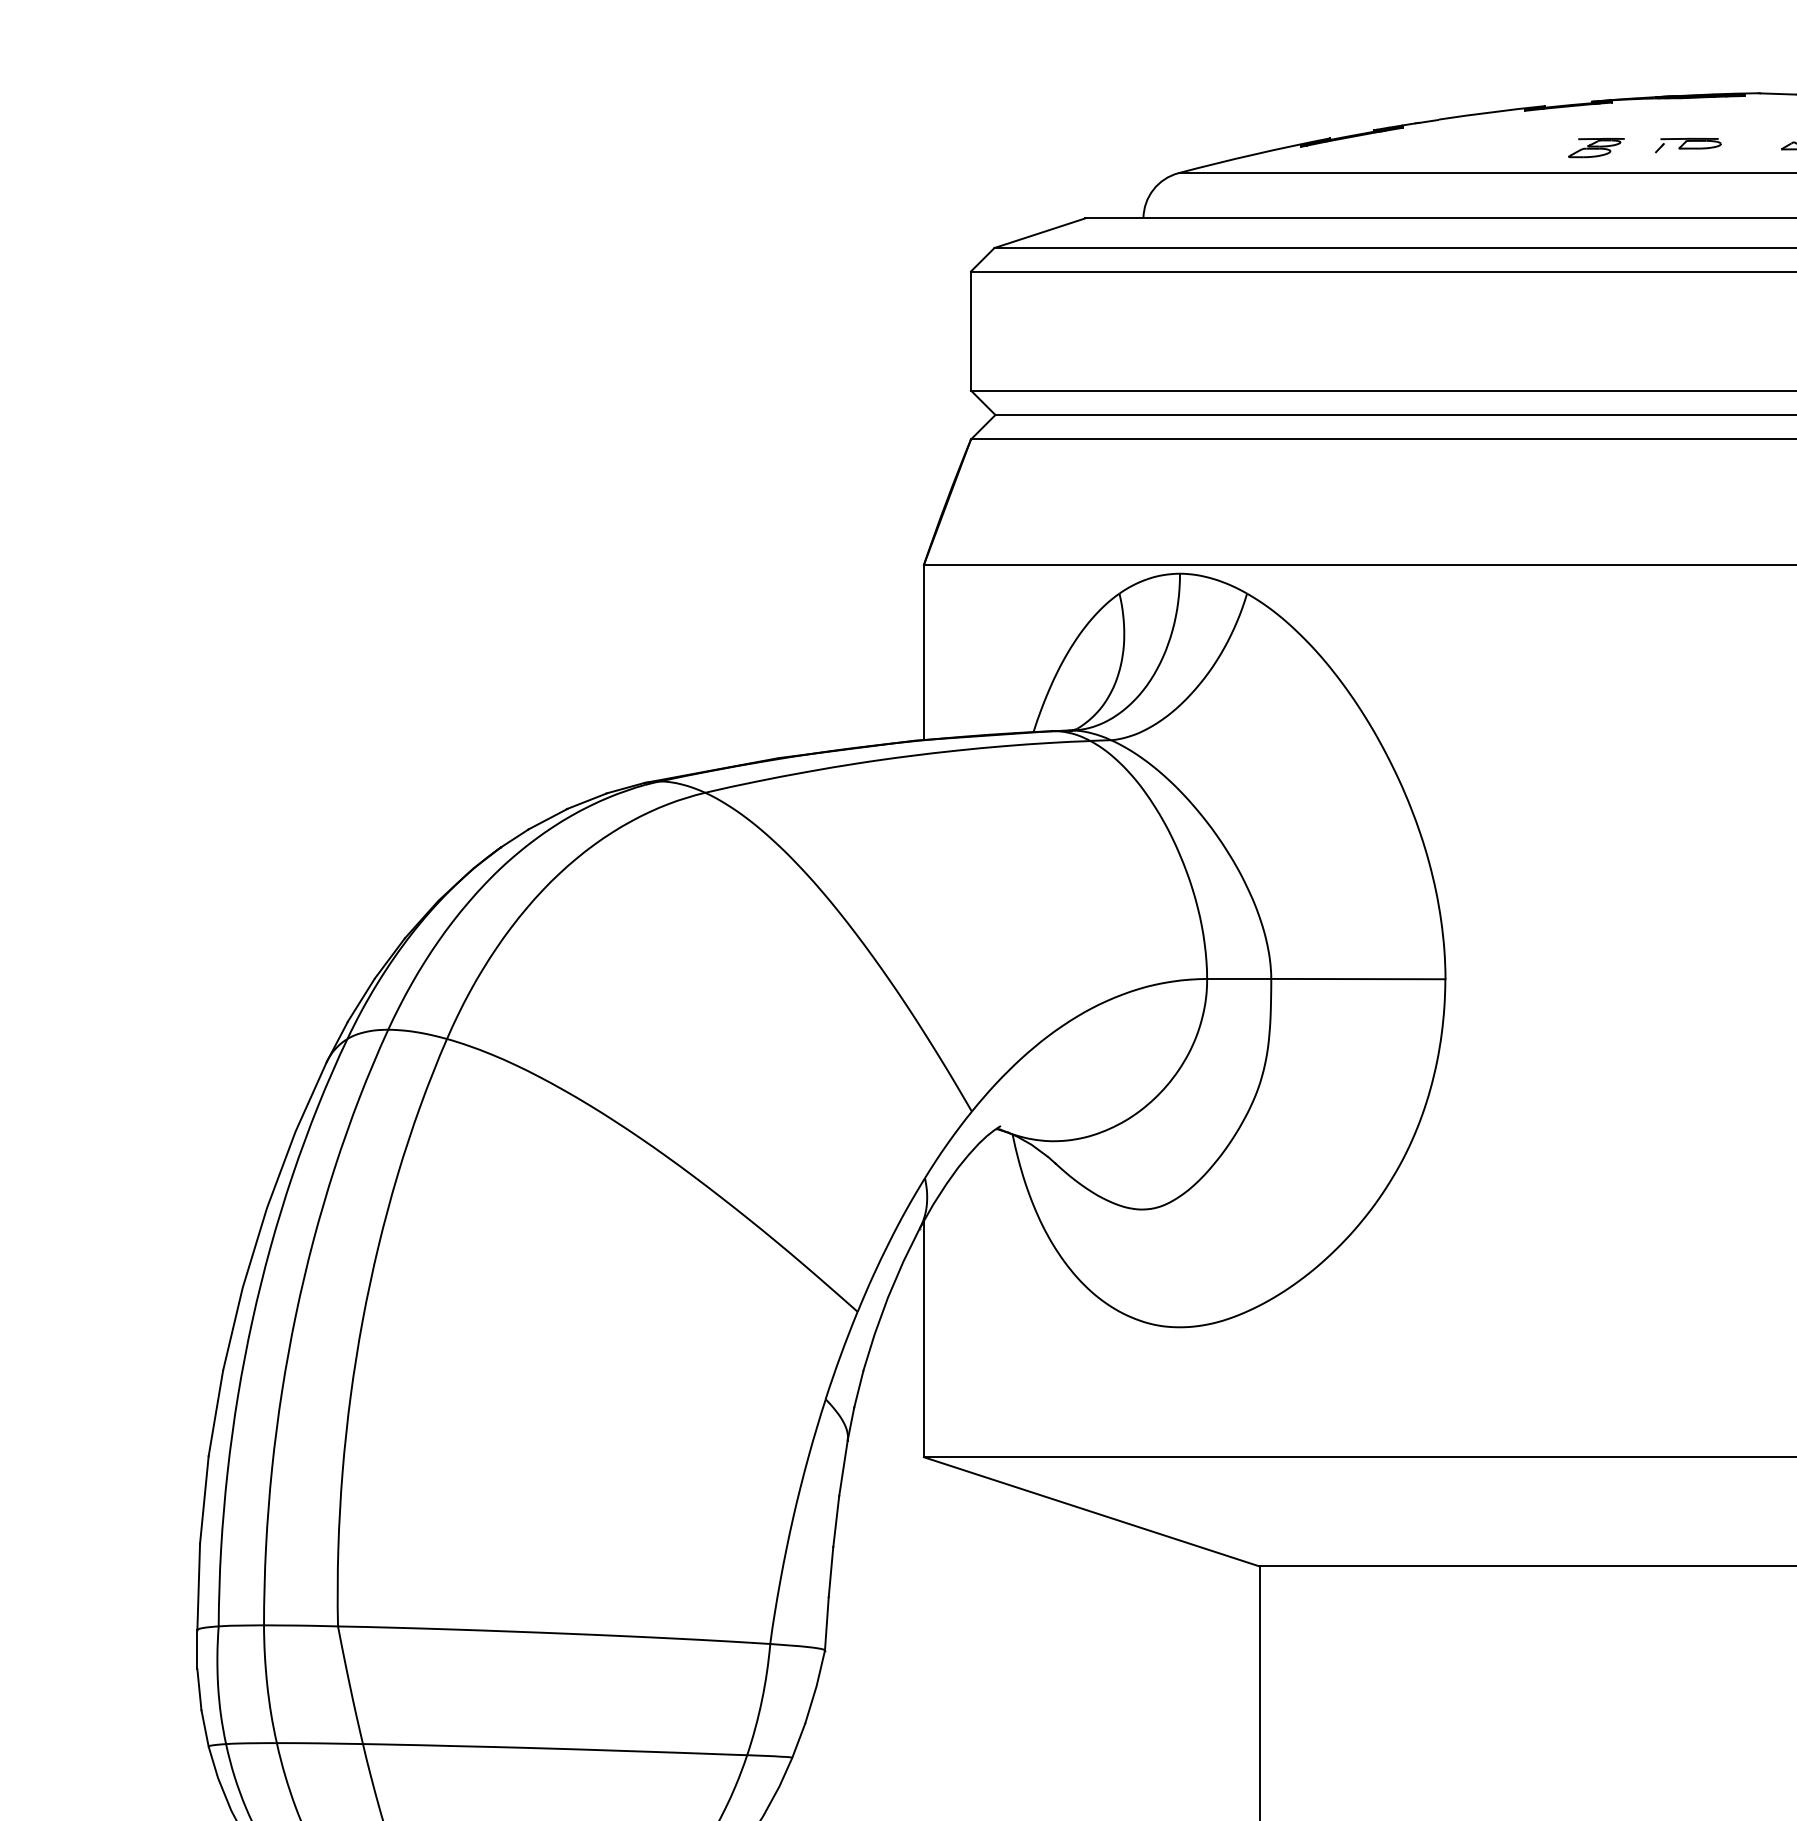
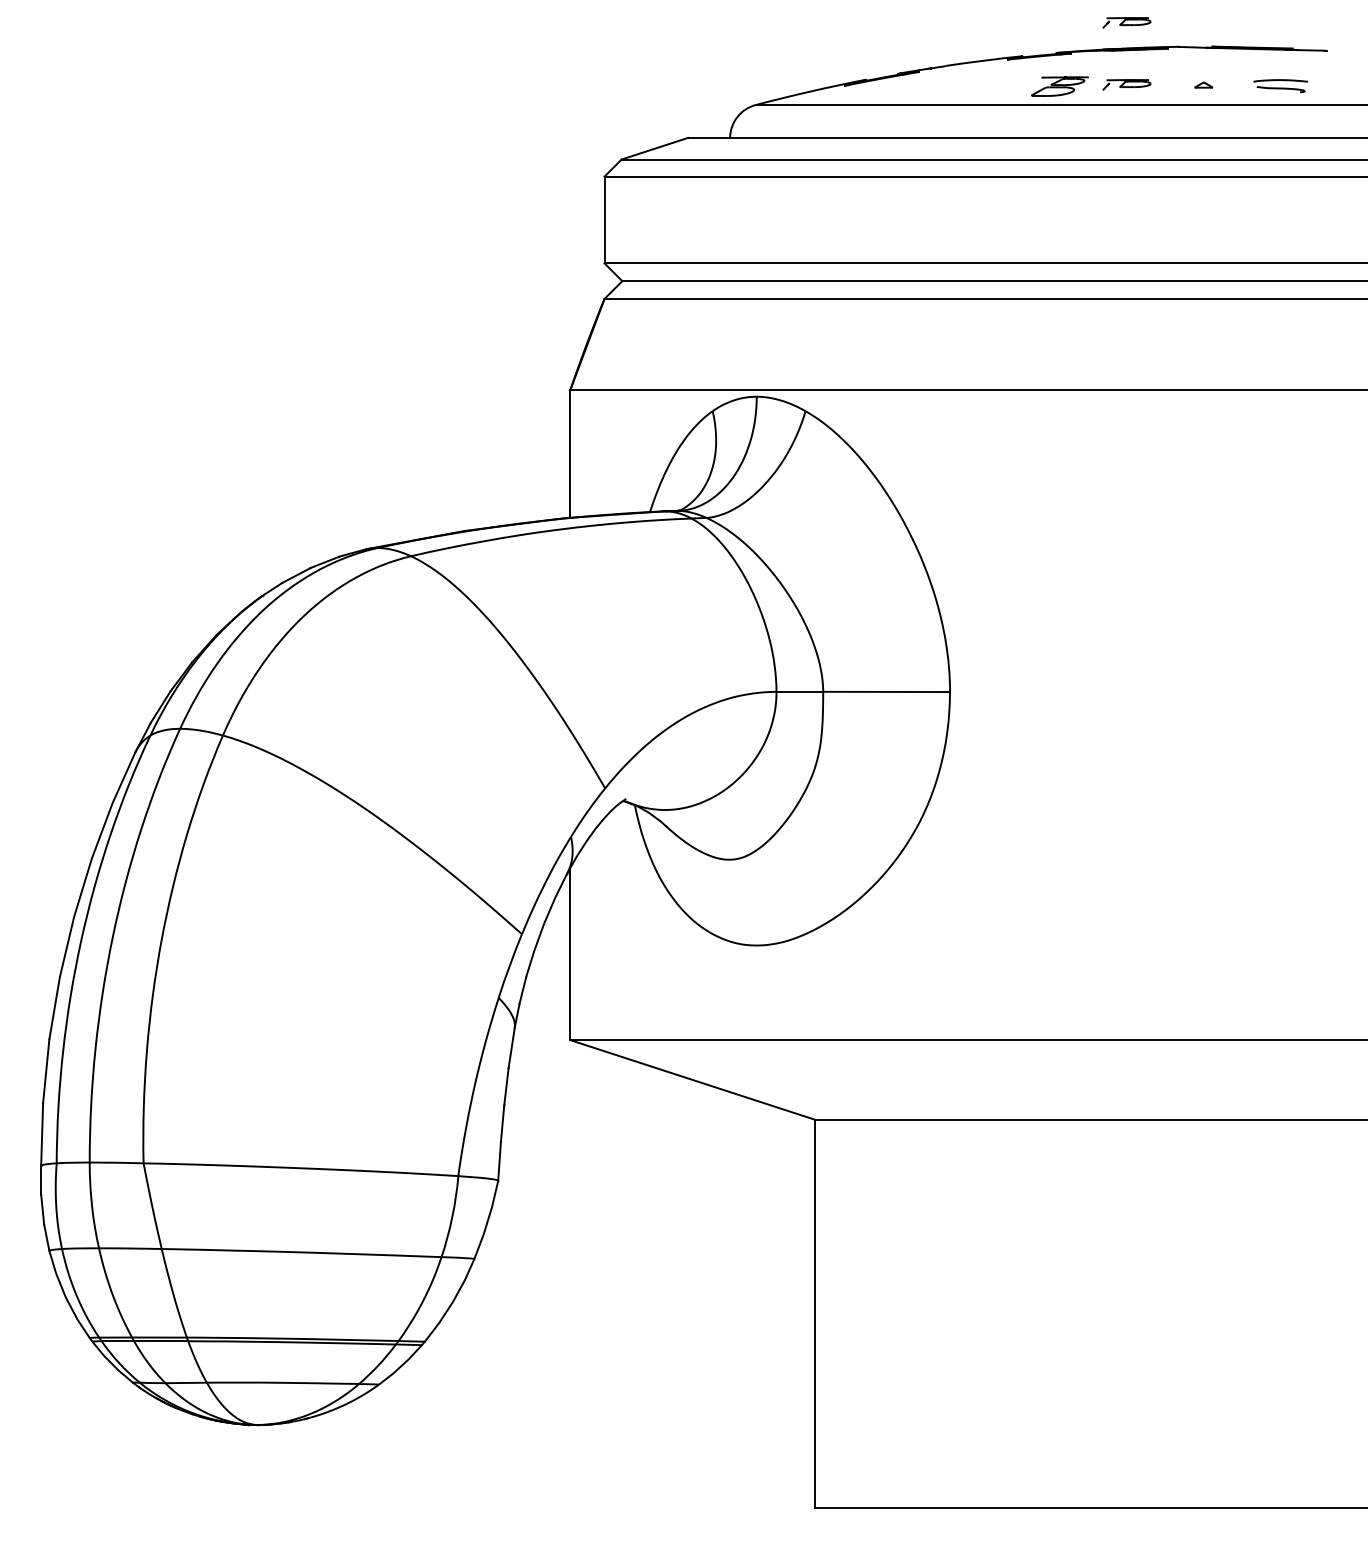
part: (1687, 59) -> (1126, 22), added
part: (1595, 147) -> (1059, 86), size x1.4

